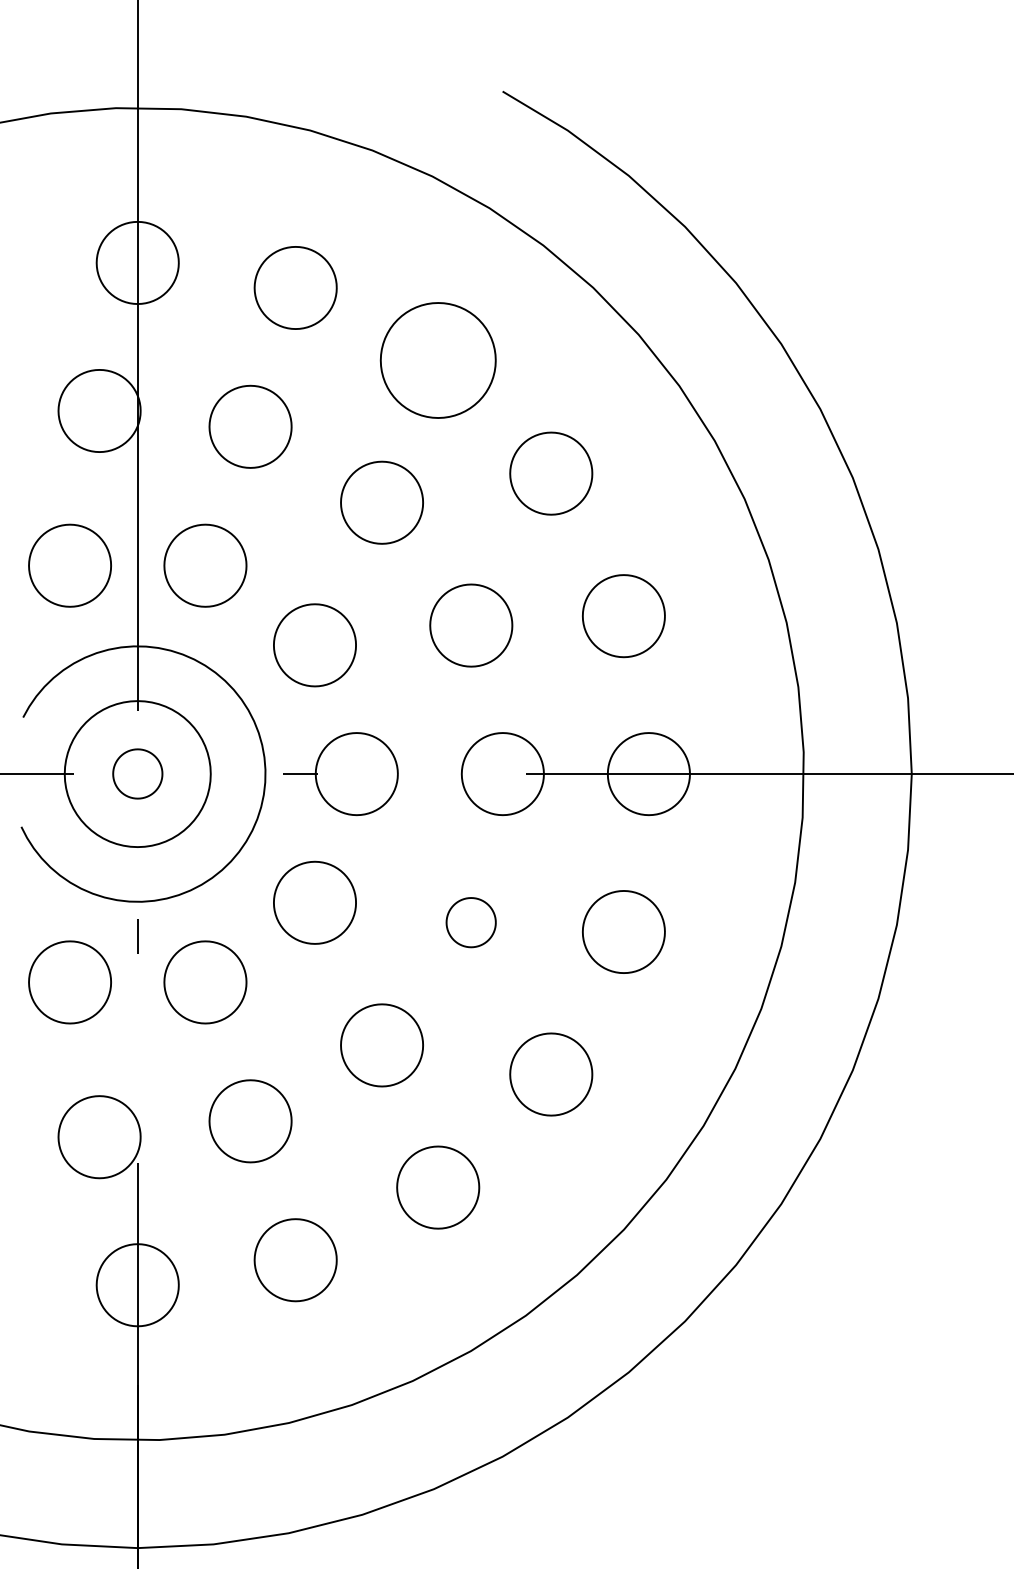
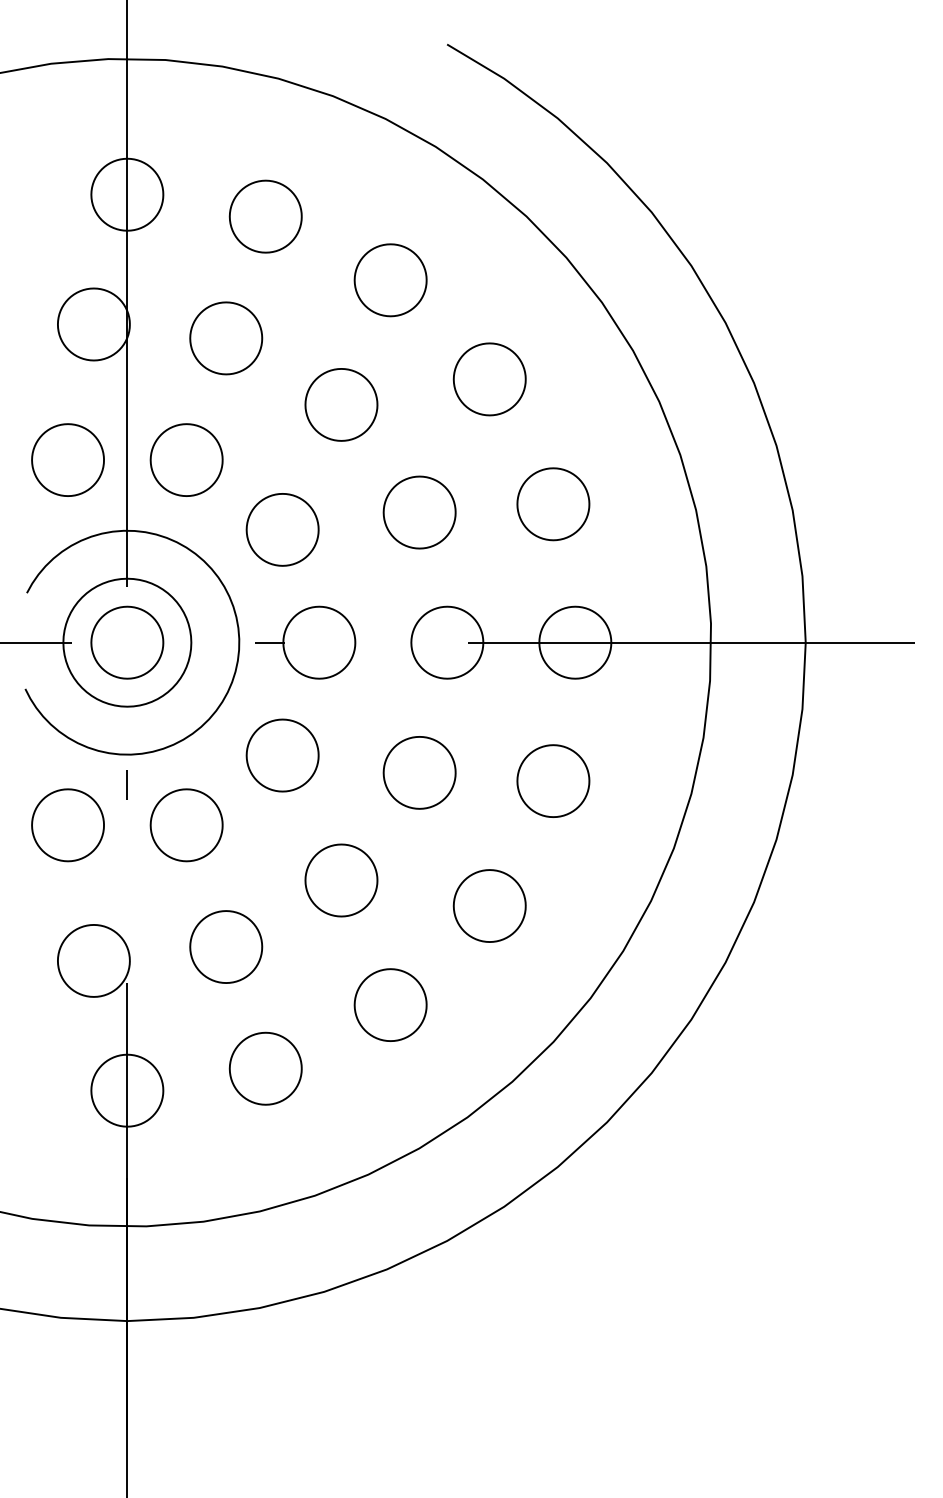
part: (438, 360) -> (390, 280), size x0.71
part: (137, 773) -> (127, 642), size x1.67
part: (471, 922) -> (419, 772), size x1.67

